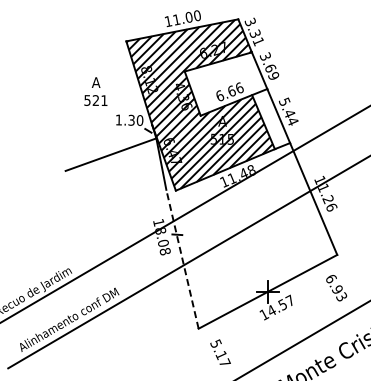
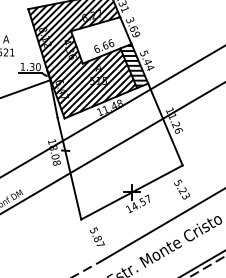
hatch: (270, 118) -> (133, 65), added
line: (129, 128) -> (30, 72), added
line: (182, 258) -> (69, 168), dashed -> solid
text: (333, 284) -> (179, 187), 6.93 -> 5.23
text: (220, 355) -> (97, 239), 5.17 -> 5.87

